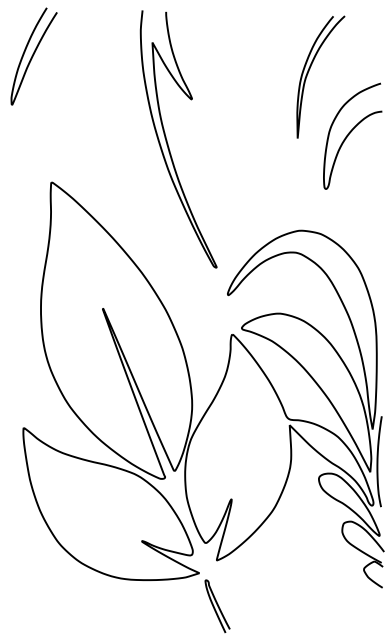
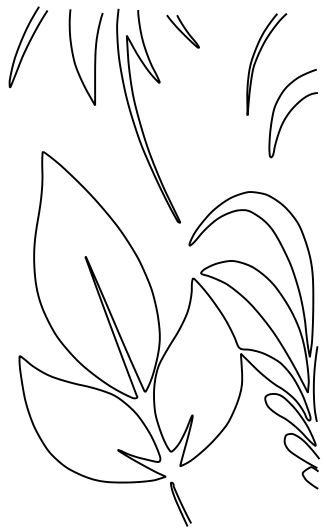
curve: (219, 37) -> (182, 31), added
curve: (113, 68) -> (94, 57), added

